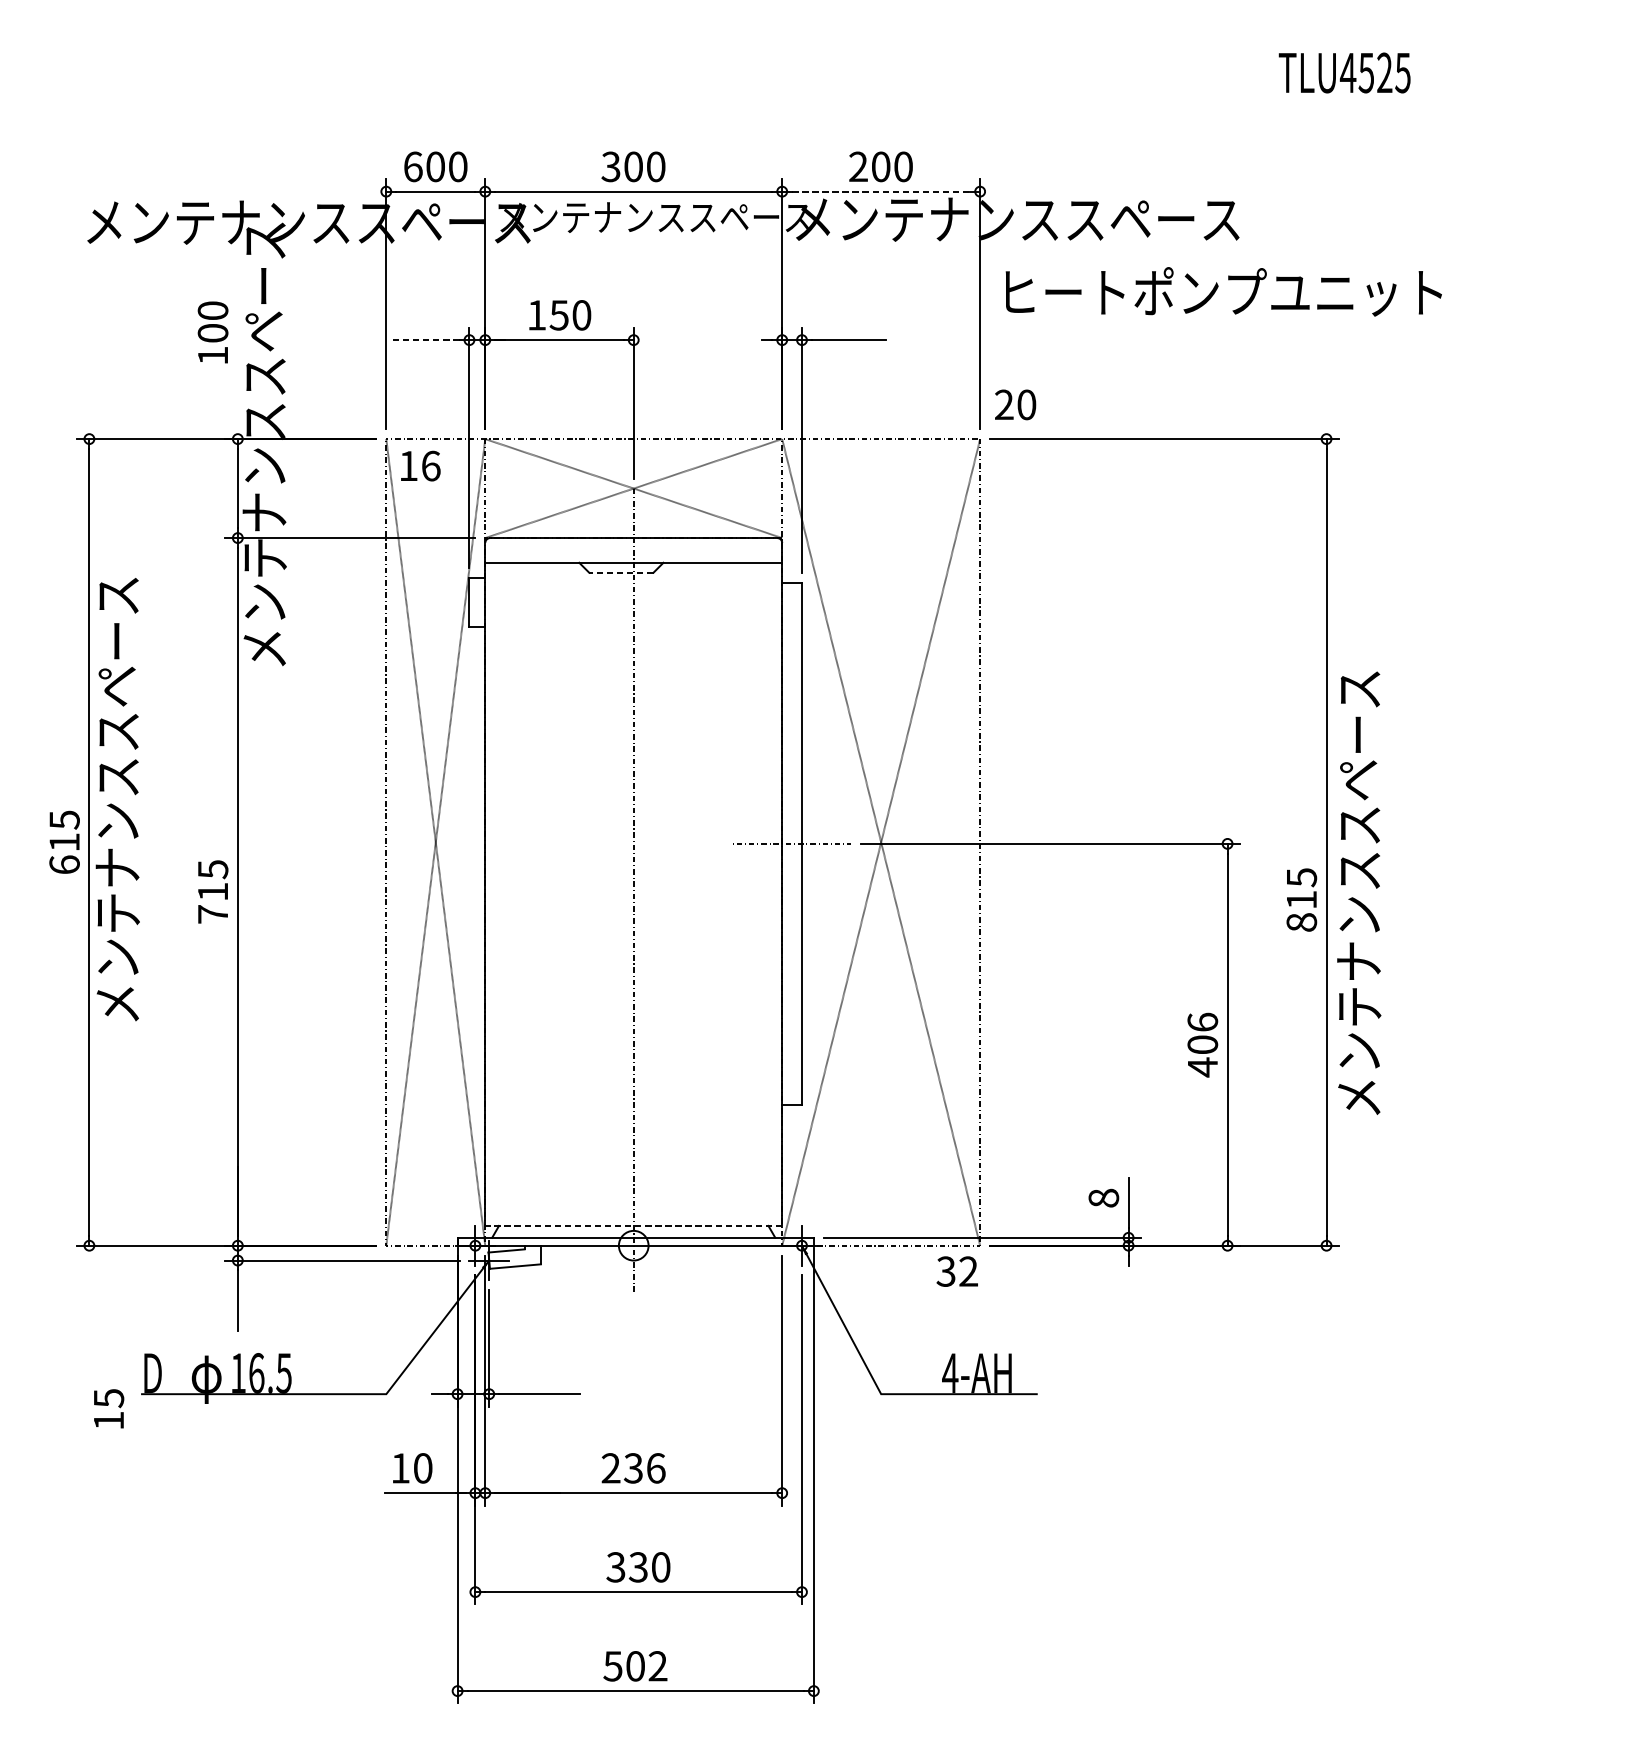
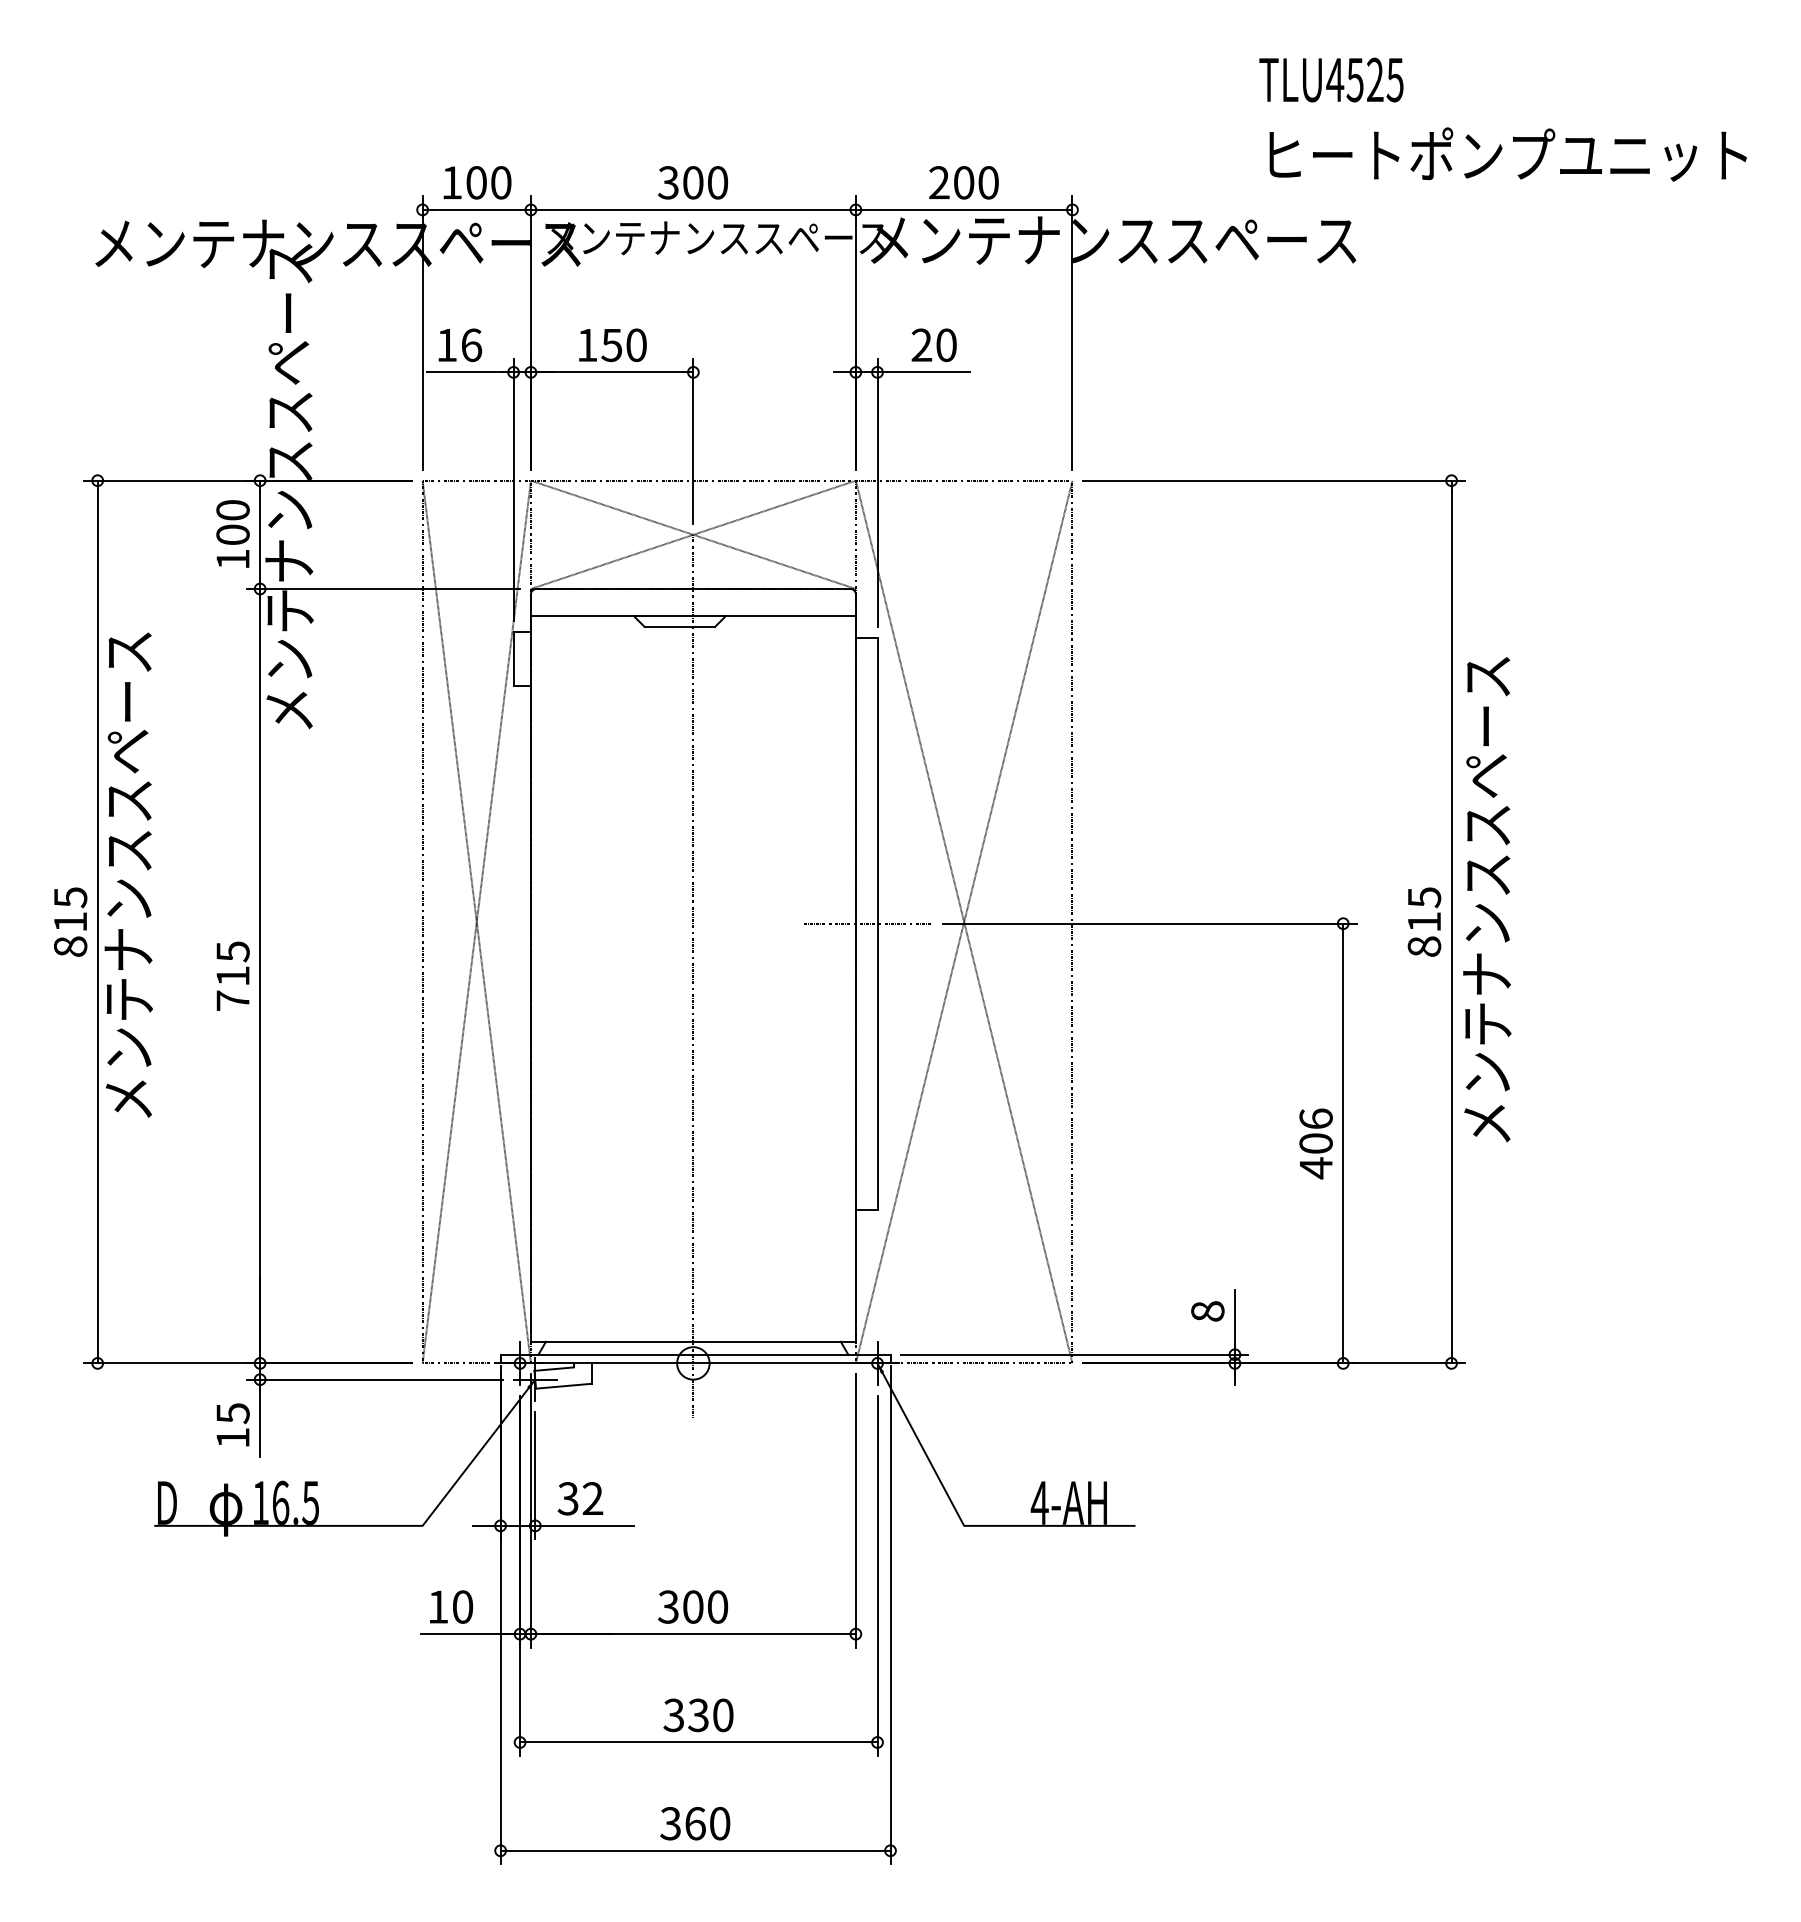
text: (1344, 72) -> (1331, 79), moved
text: (413, 166) -> (452, 182), 600 -> 100
line: (881, 191) -> (964, 209), dashed -> solid
text: (1223, 291) -> (1507, 154), moved
text: (212, 332) -> (232, 533), moved
line: (424, 340) -> (464, 372), dashed -> solid
text: (1014, 405) -> (933, 345), moved
text: (420, 465) -> (460, 344), moved
line: (621, 572) -> (679, 626), dashed -> solid
text: (64, 864) -> (70, 946), 615 -> 815
text: (1359, 893) -> (1487, 899), moved
text: (1301, 899) -> (1424, 921), moved
line: (632, 1225) -> (692, 1341), dashed -> solid
text: (957, 1271) -> (580, 1498), moved
text: (108, 1408) -> (232, 1424), moved
text: (633, 1467) -> (693, 1606), 236 -> 300
text: (635, 1666) -> (695, 1823), 502 -> 360

